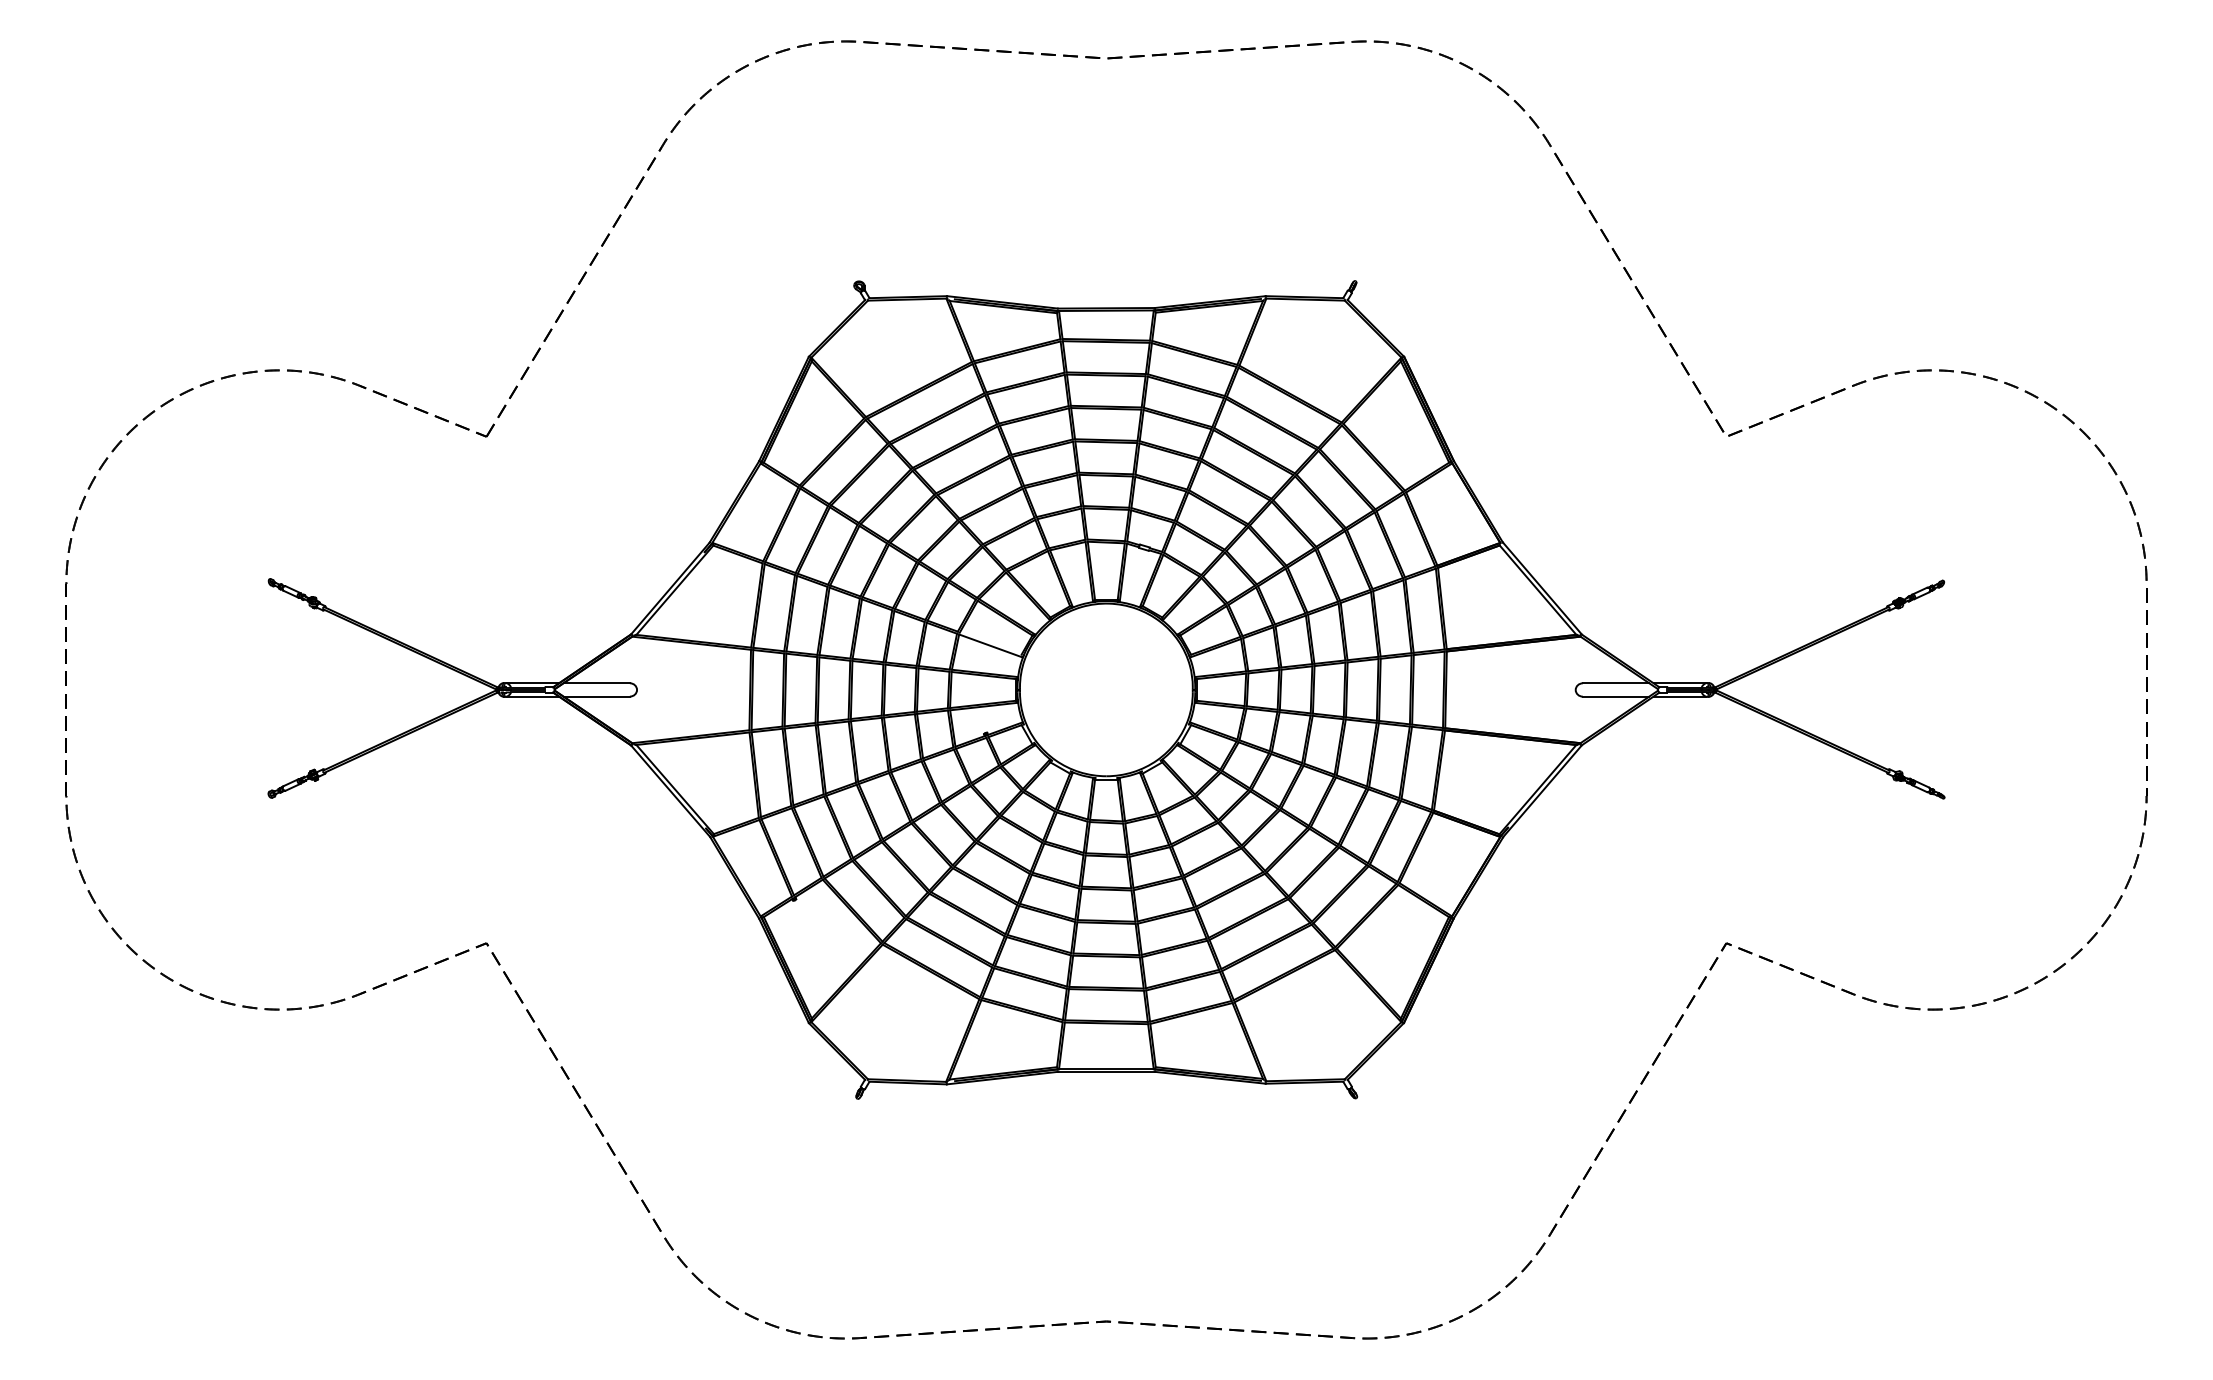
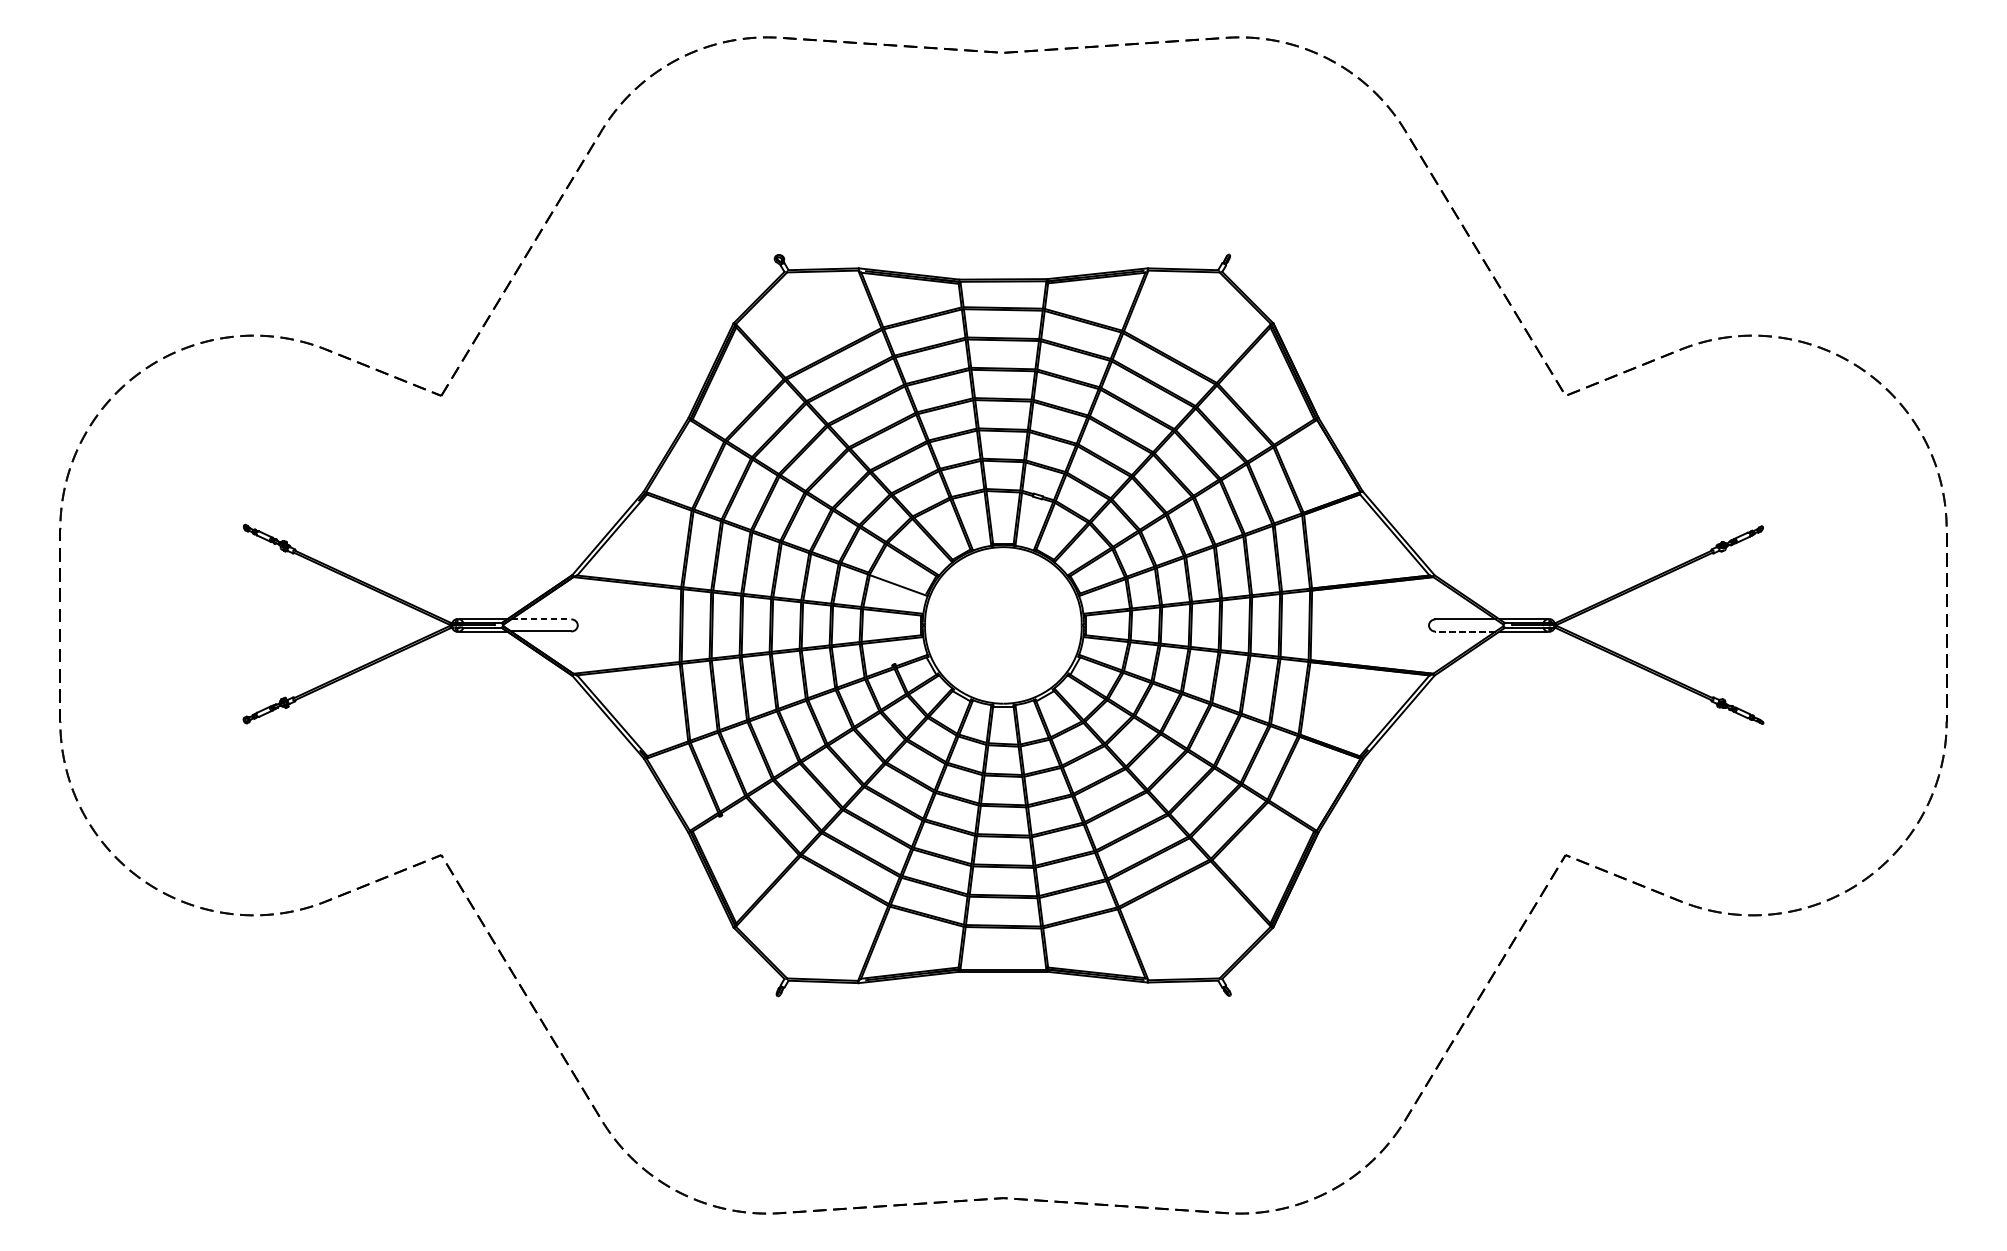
line: (597, 683) -> (541, 619), solid -> dashed
line: (1615, 696) -> (1465, 631), solid -> dashed

